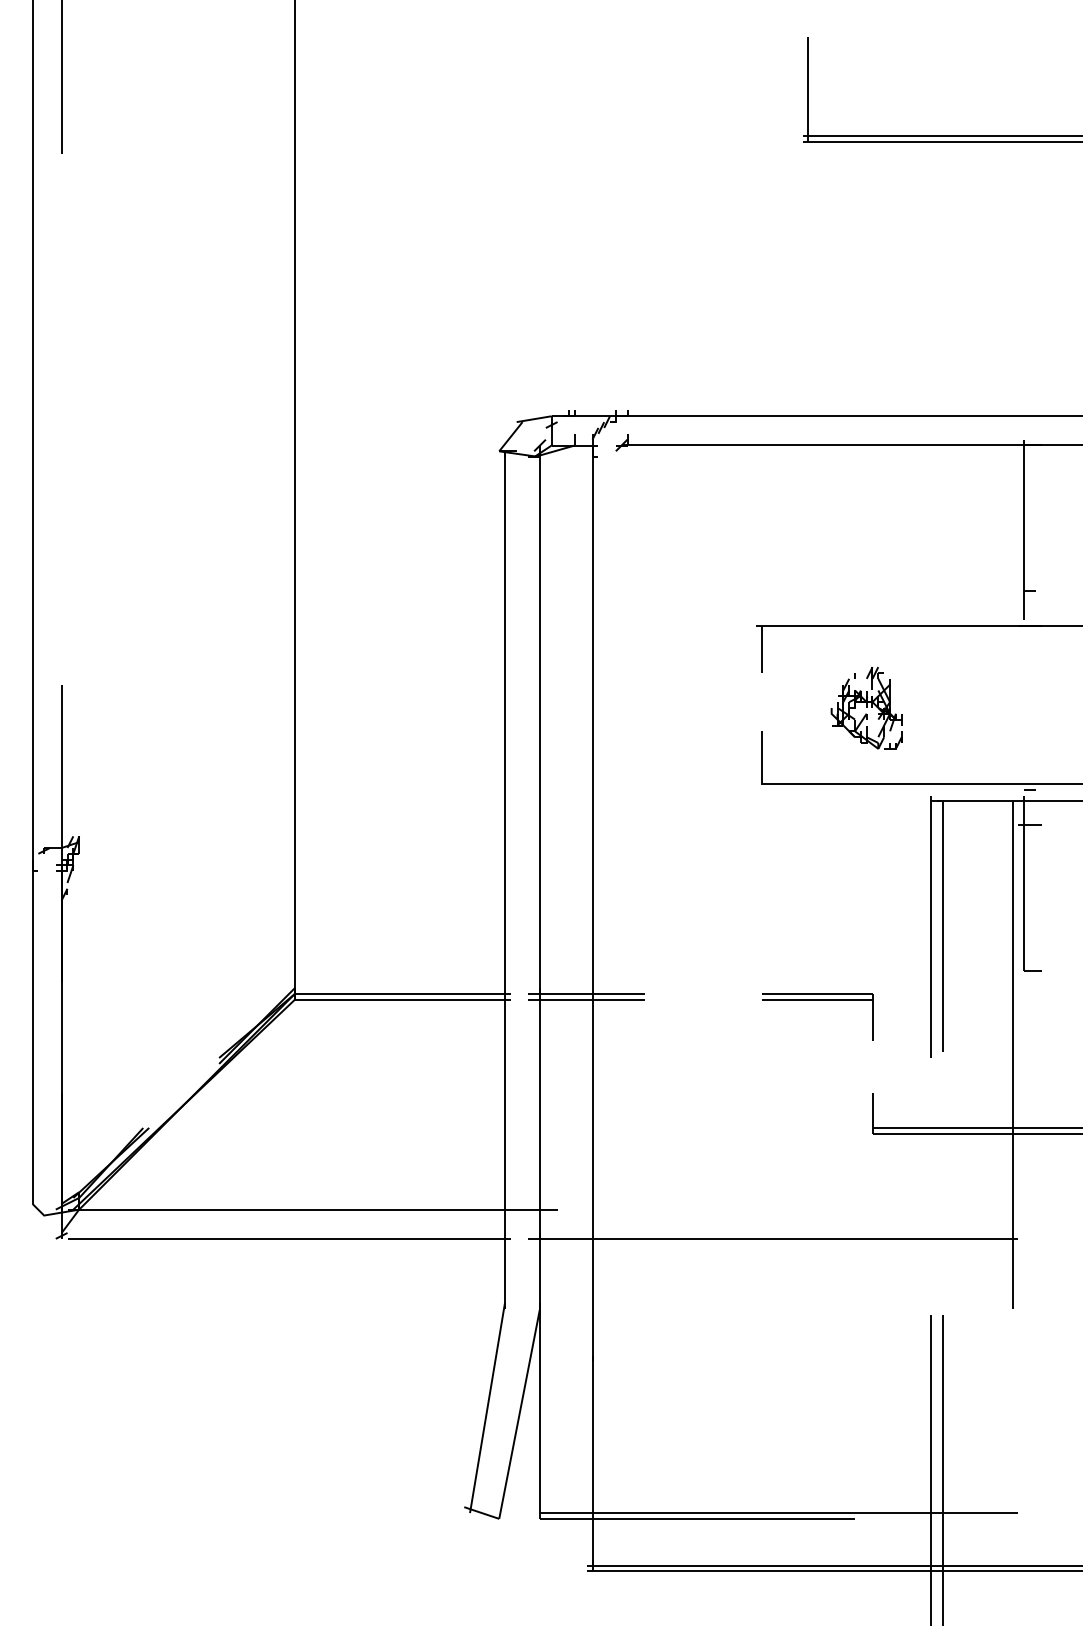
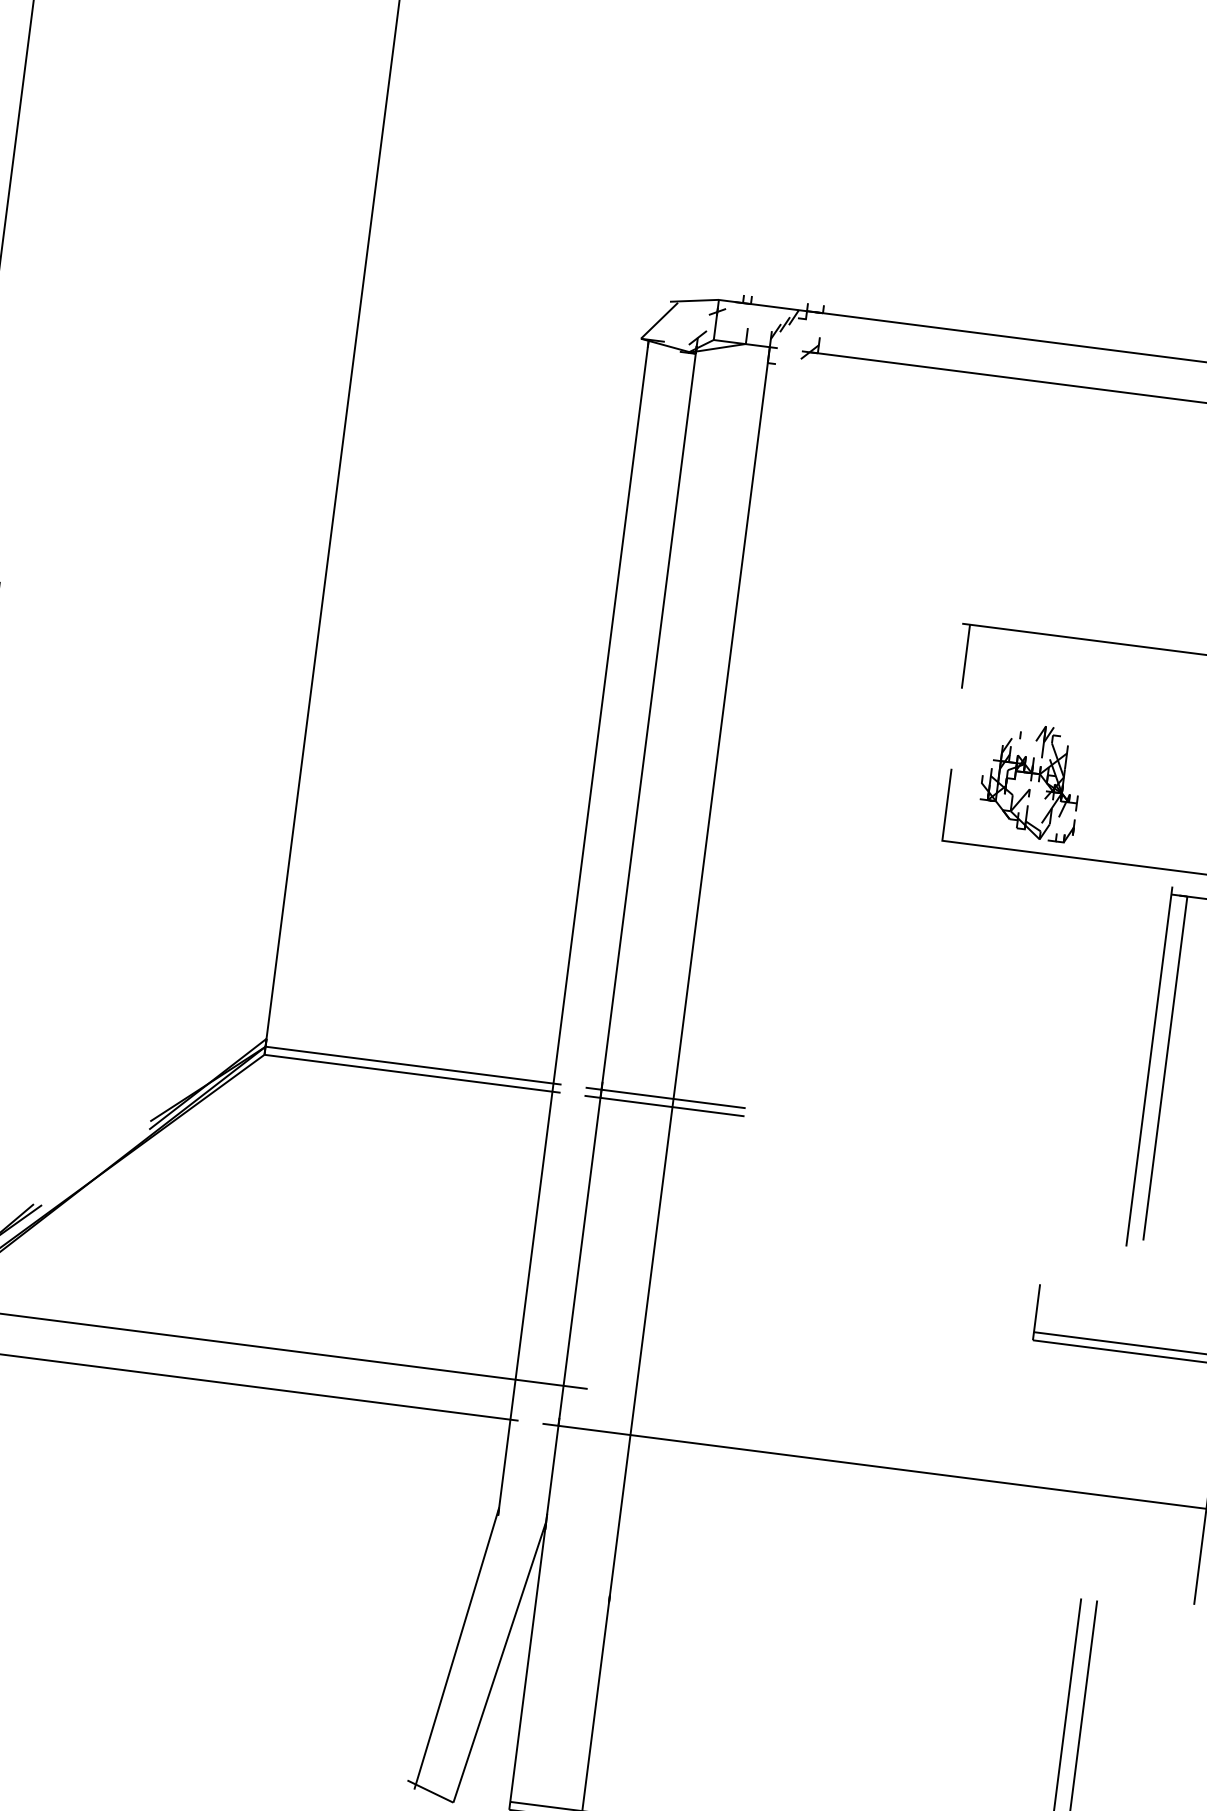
part: (866, 708) -> (1030, 781), moved
part: (817, 1000) -> (980, 1147), removed

